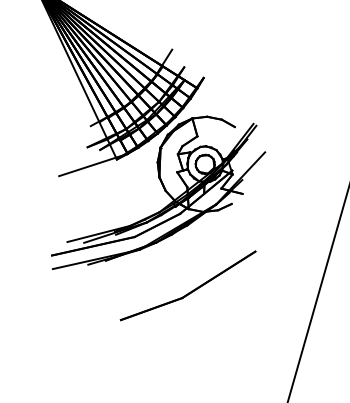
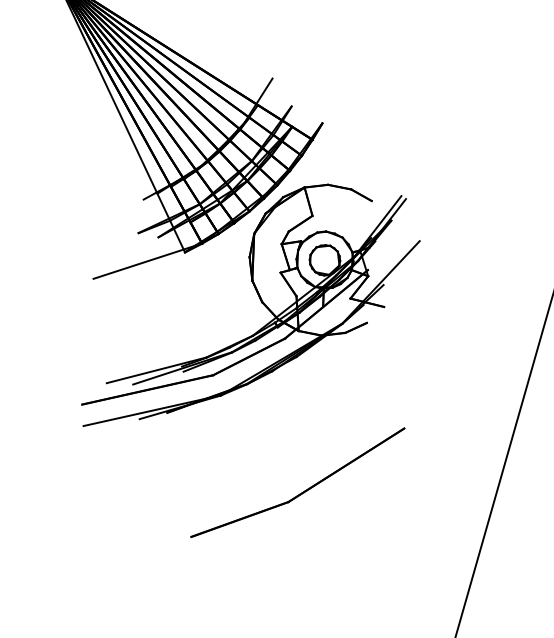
part: (190, 291) -> (301, 491), moved

